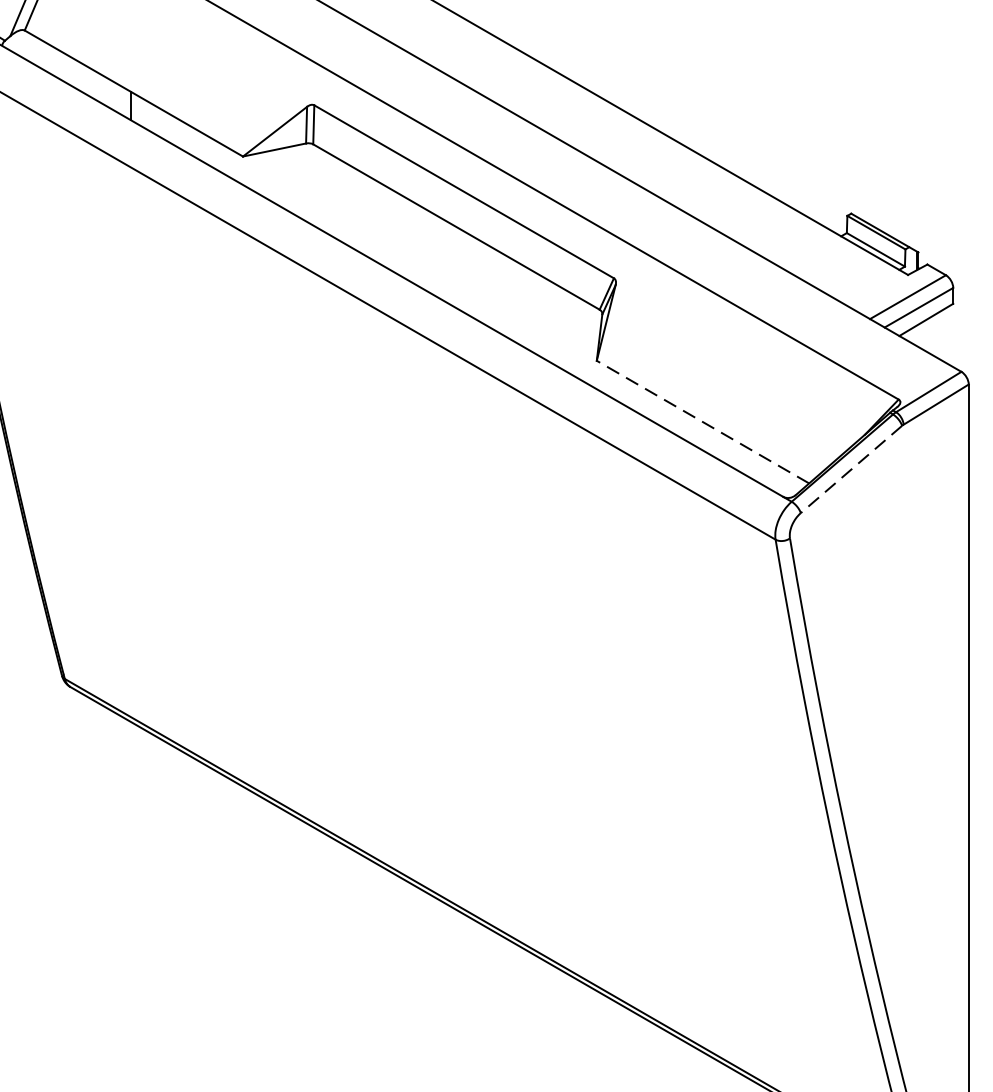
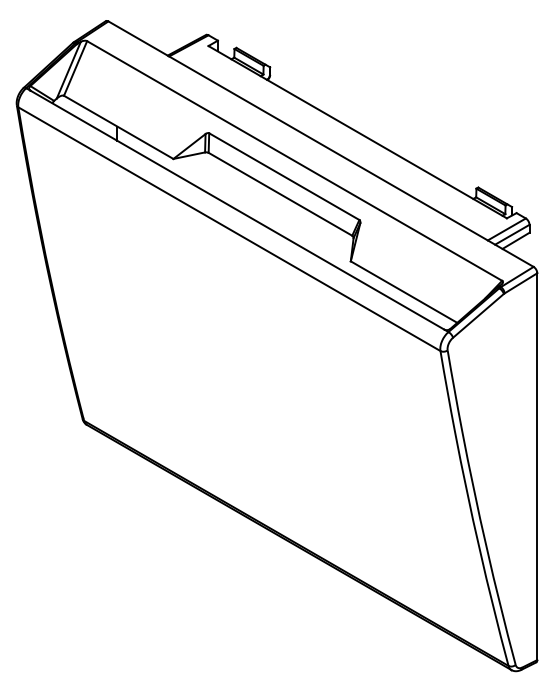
line: (701, 420) -> (403, 291), dashed -> solid
line: (851, 468) -> (478, 315), dashed -> solid

